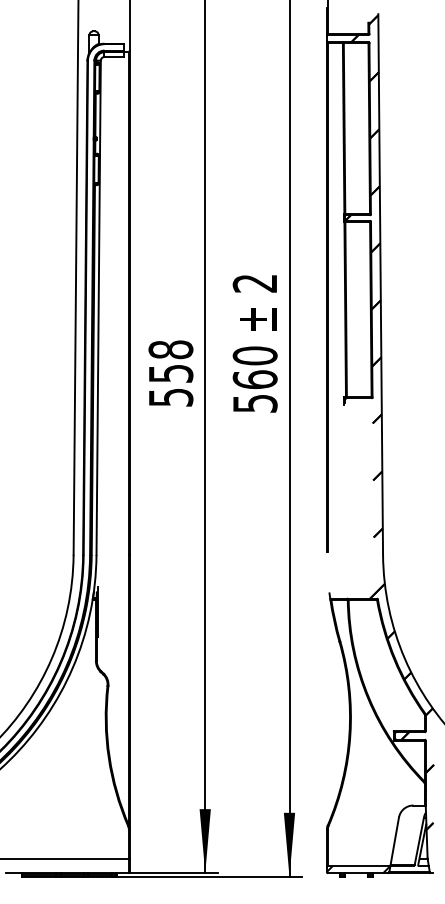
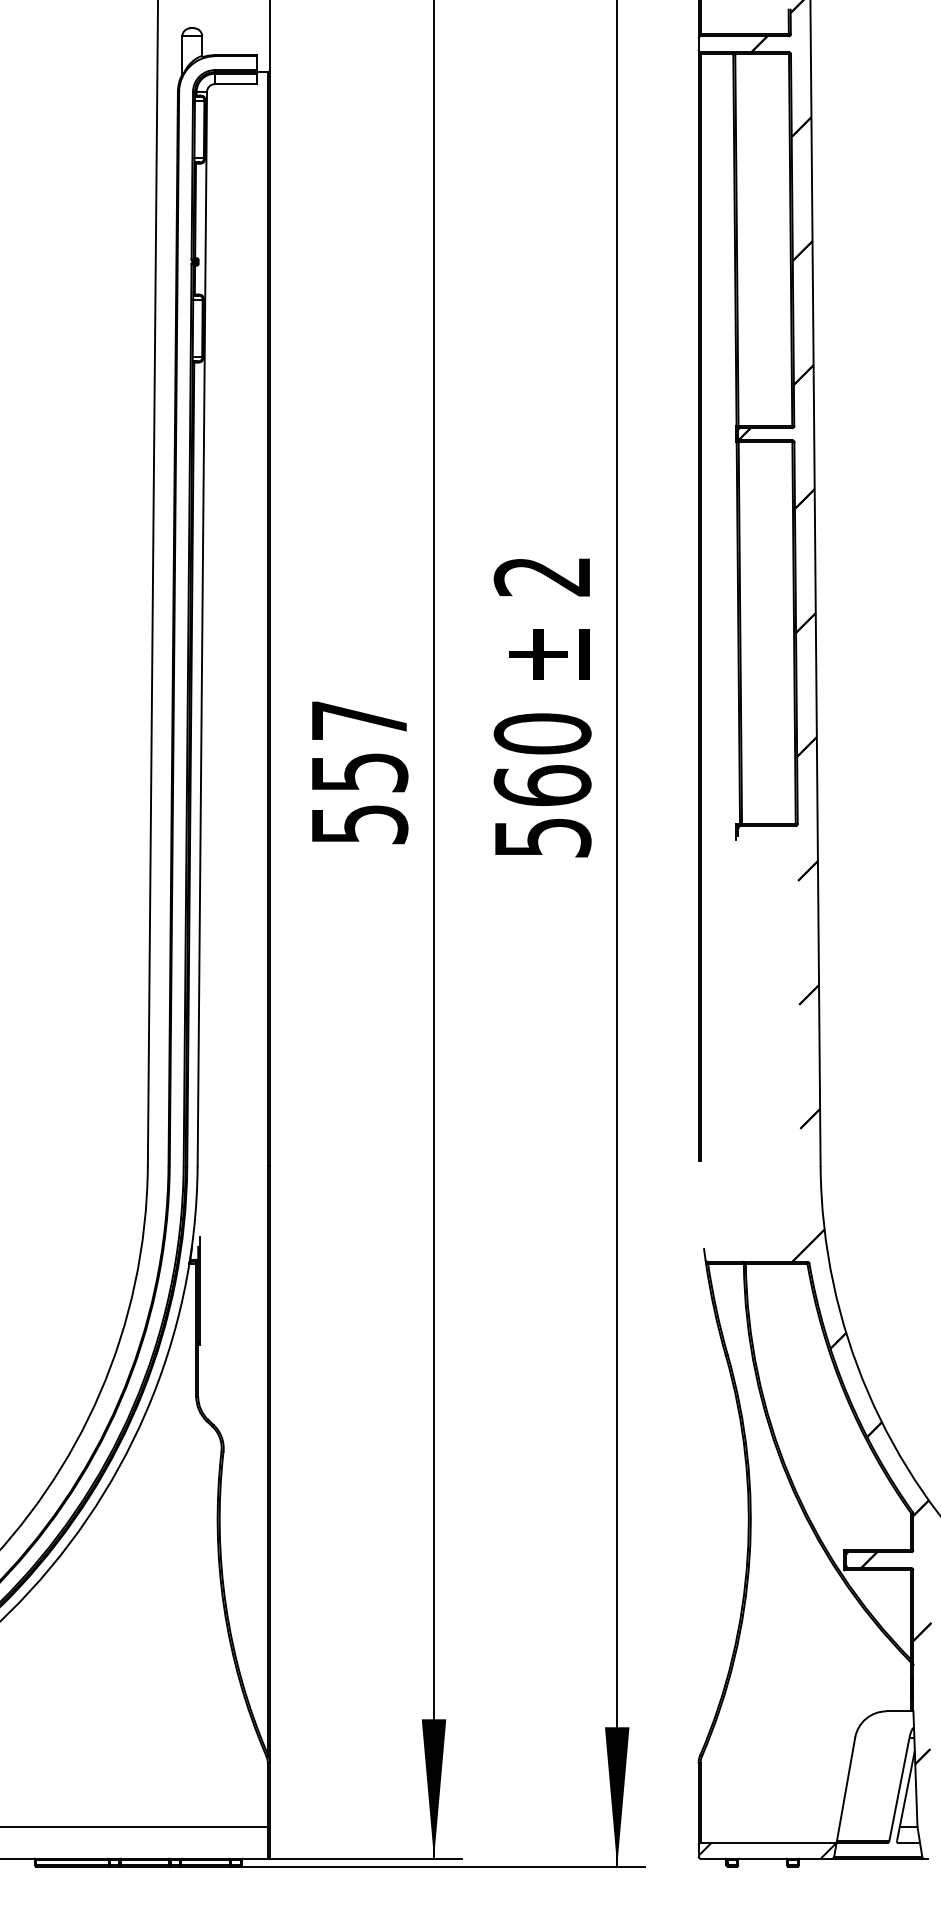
text: (170, 349) -> (358, 719), 558 -> 557

